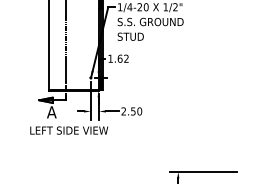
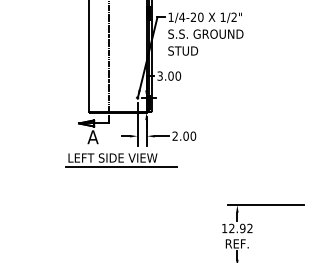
text: (118, 58) -> (169, 75), 1.62 -> 3.00
text: (132, 110) -> (185, 135), 2.50 -> 2.00
line: (76, 138) -> (121, 167), added

